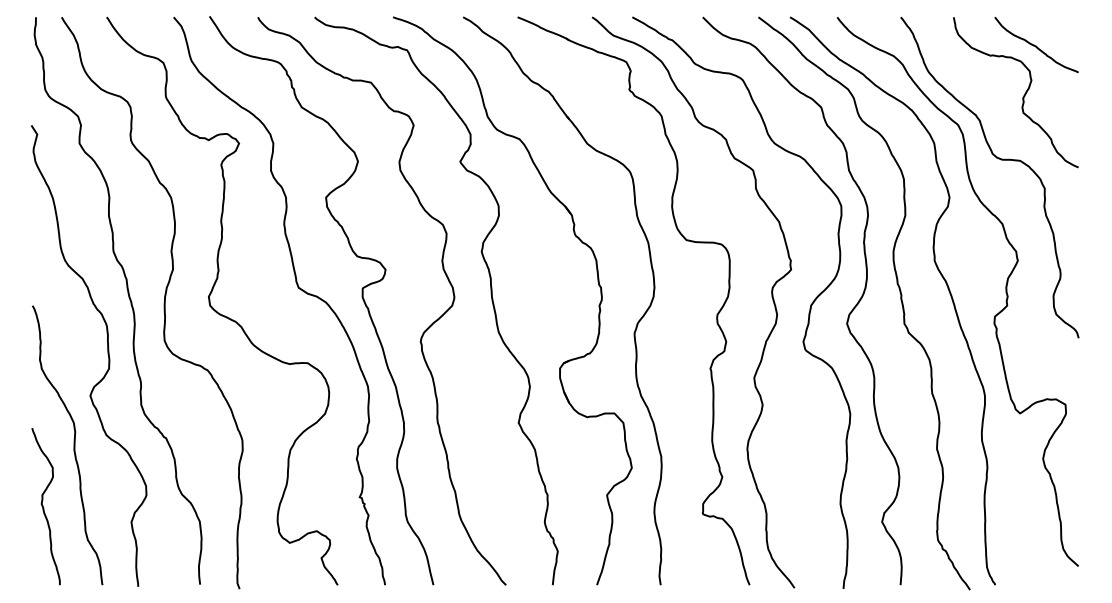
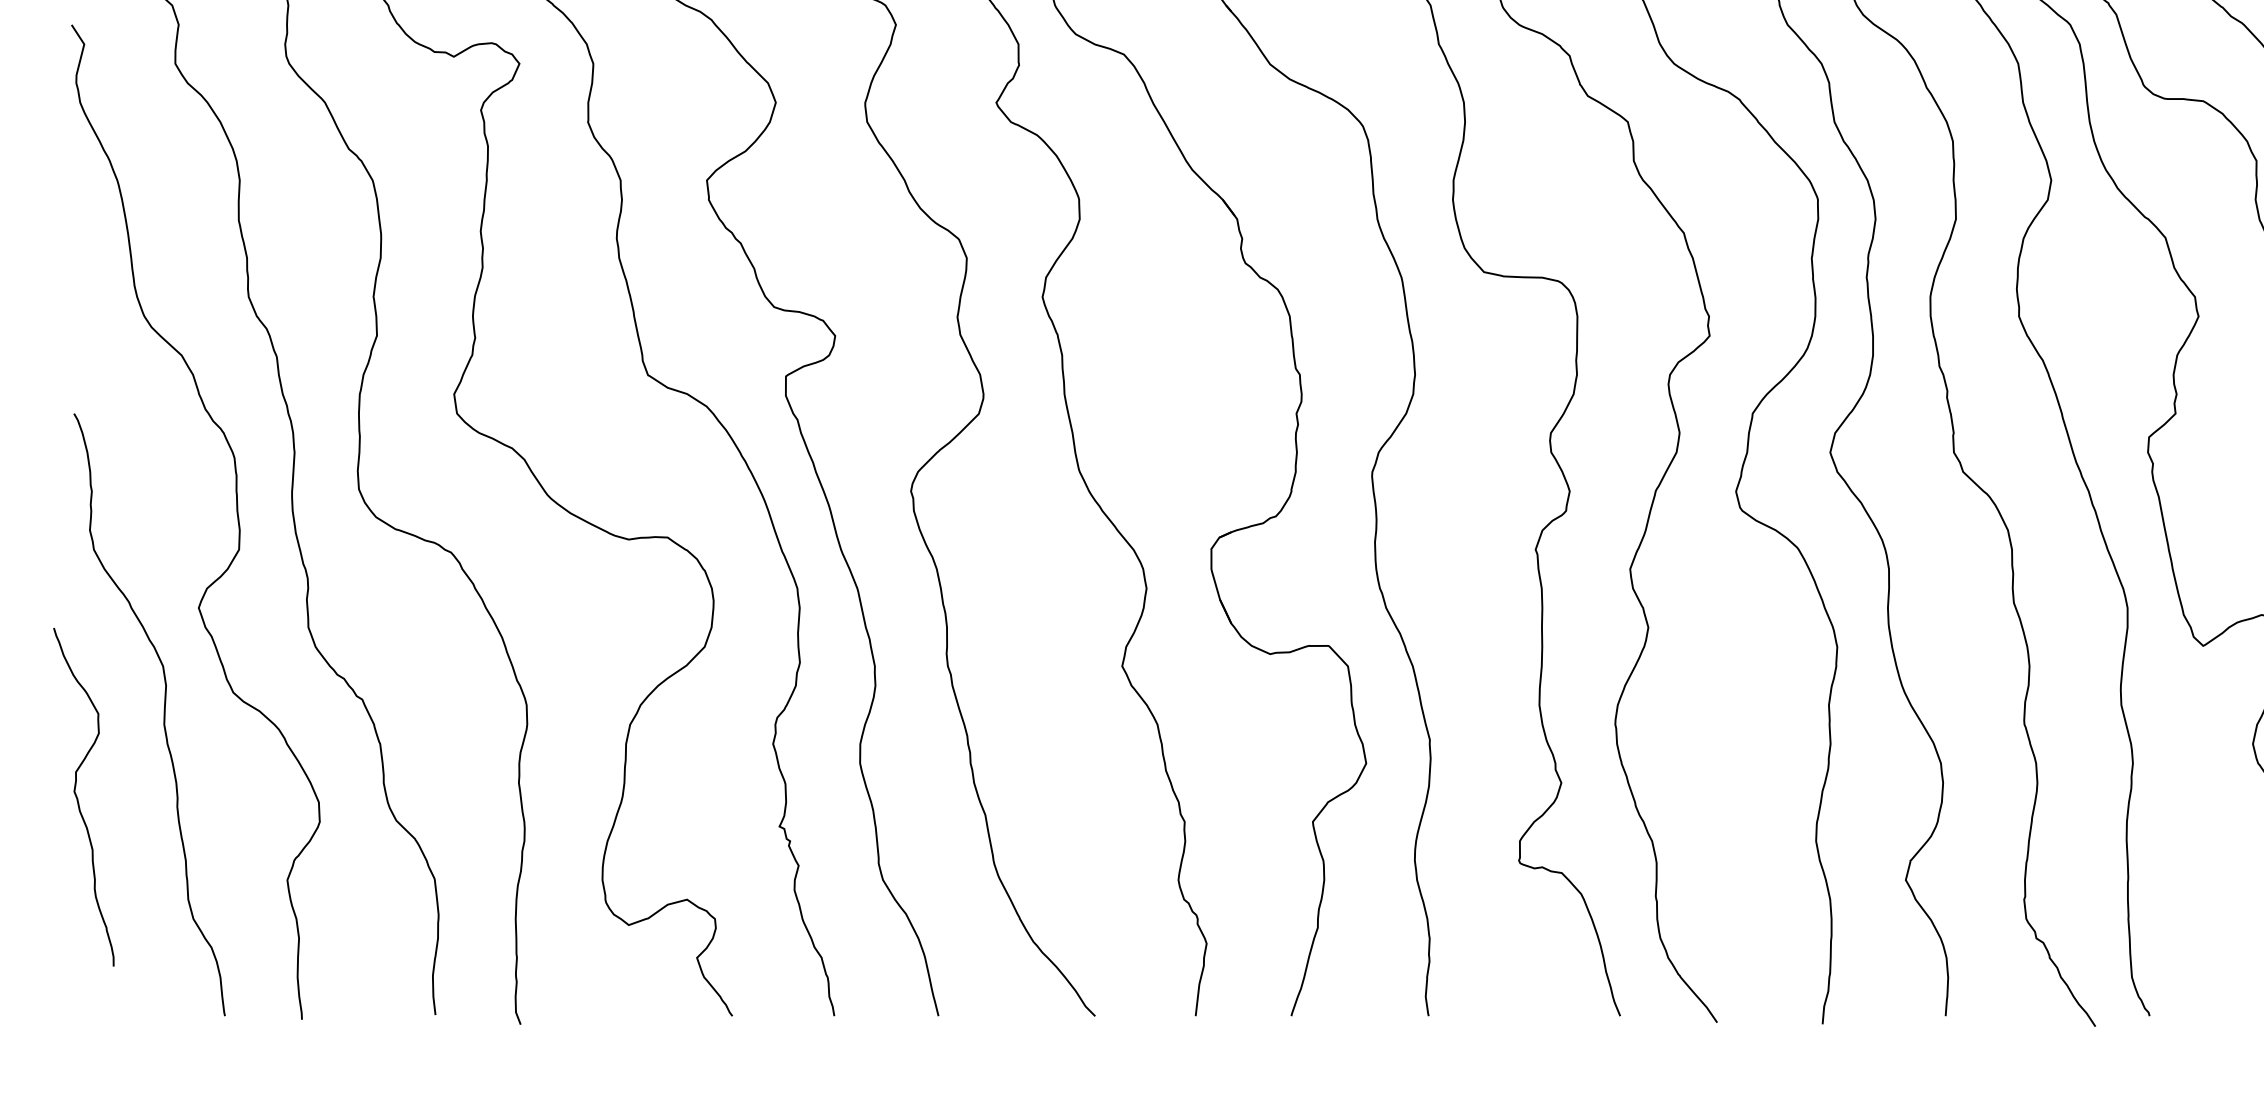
curve: (43, 506) -> (78, 796), moved

